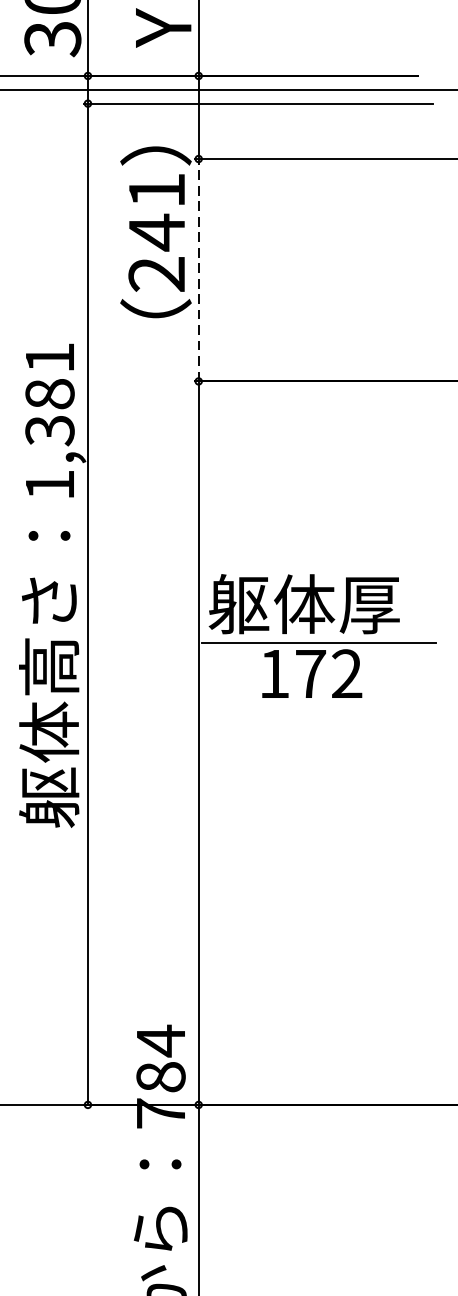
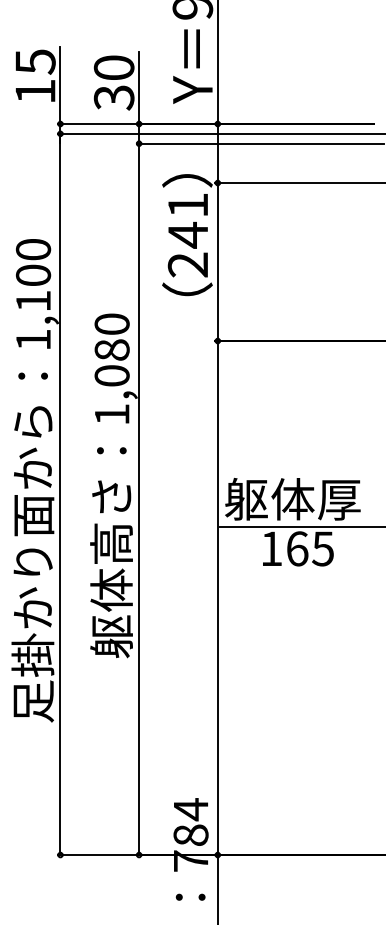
line: (198, 269) -> (217, 261), dashed -> solid
text: (49, 394) -> (111, 350), 1,381 -> 1,080
text: (329, 673) -> (310, 548), 172 -> 165

